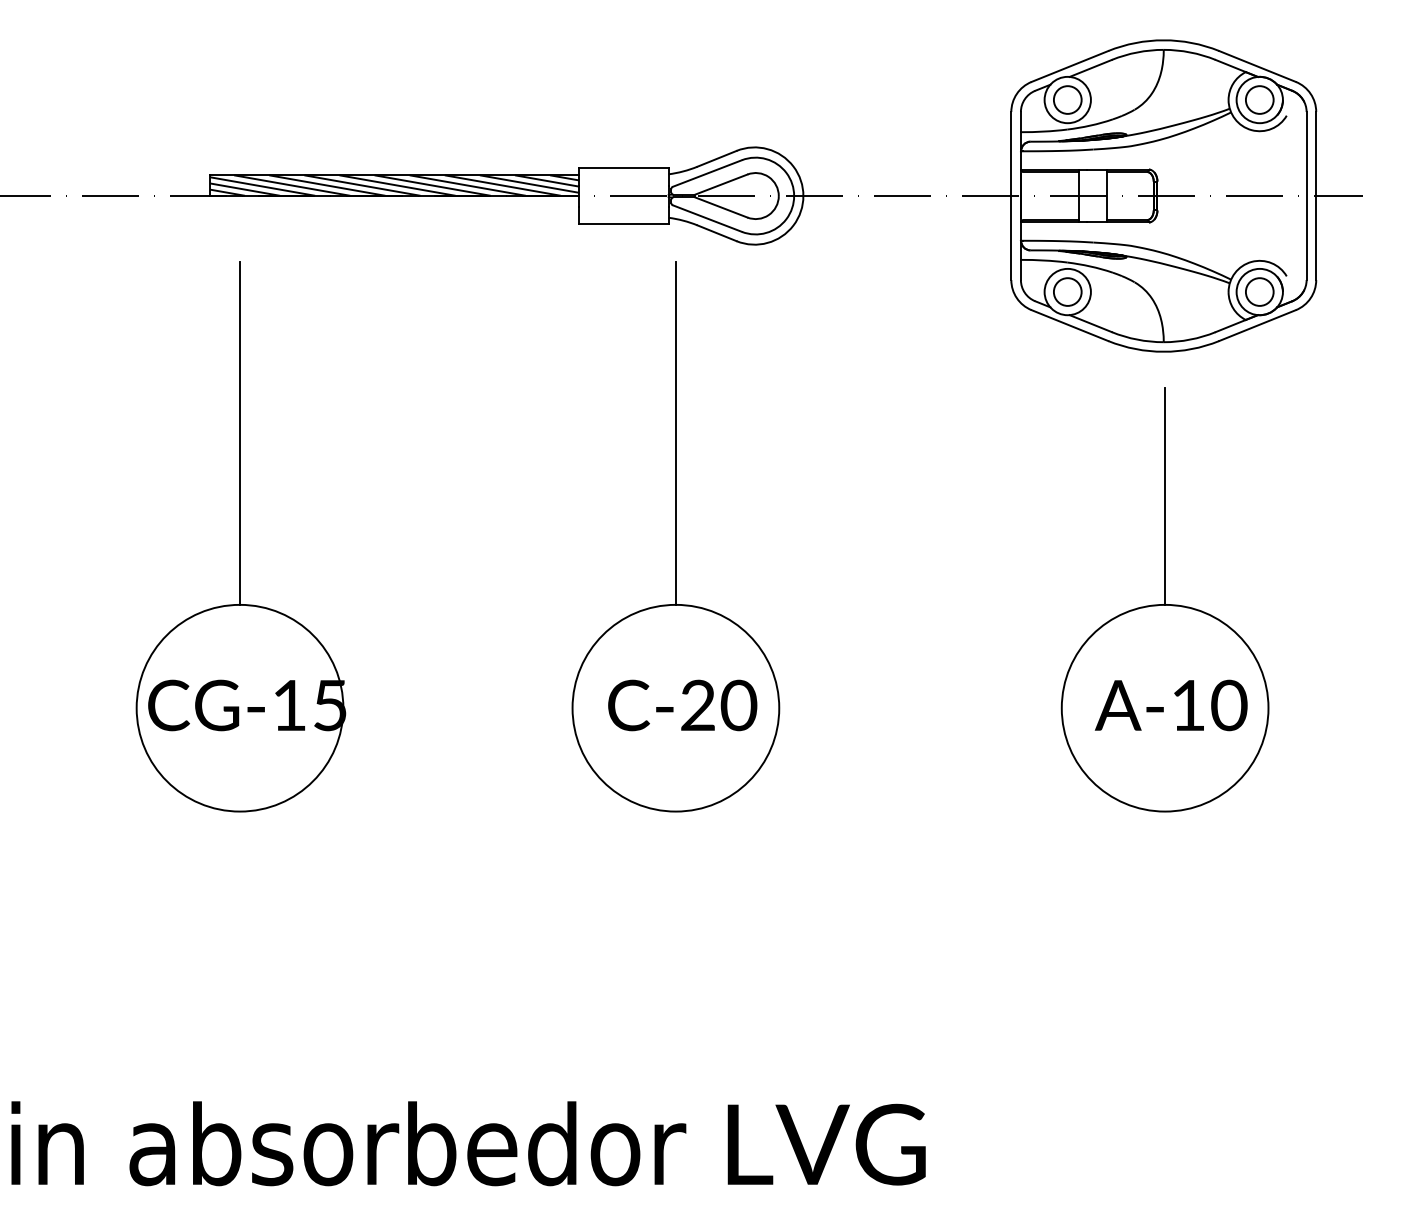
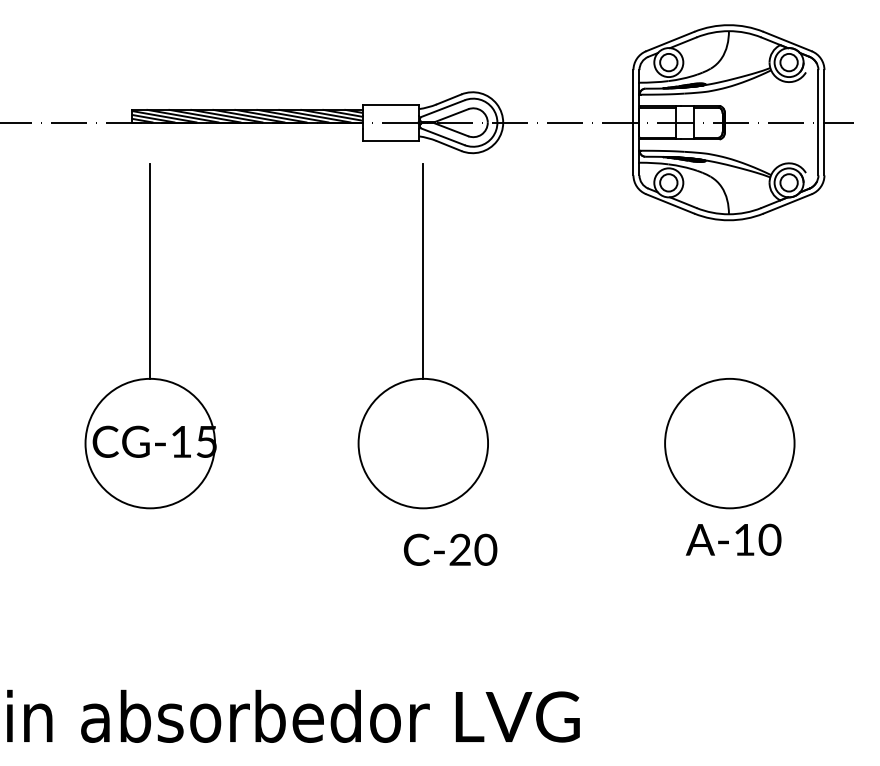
line: (1164, 495) -> (729, 310), removed
text: (682, 704) -> (450, 549), moved
text: (1171, 704) -> (733, 539), moved

